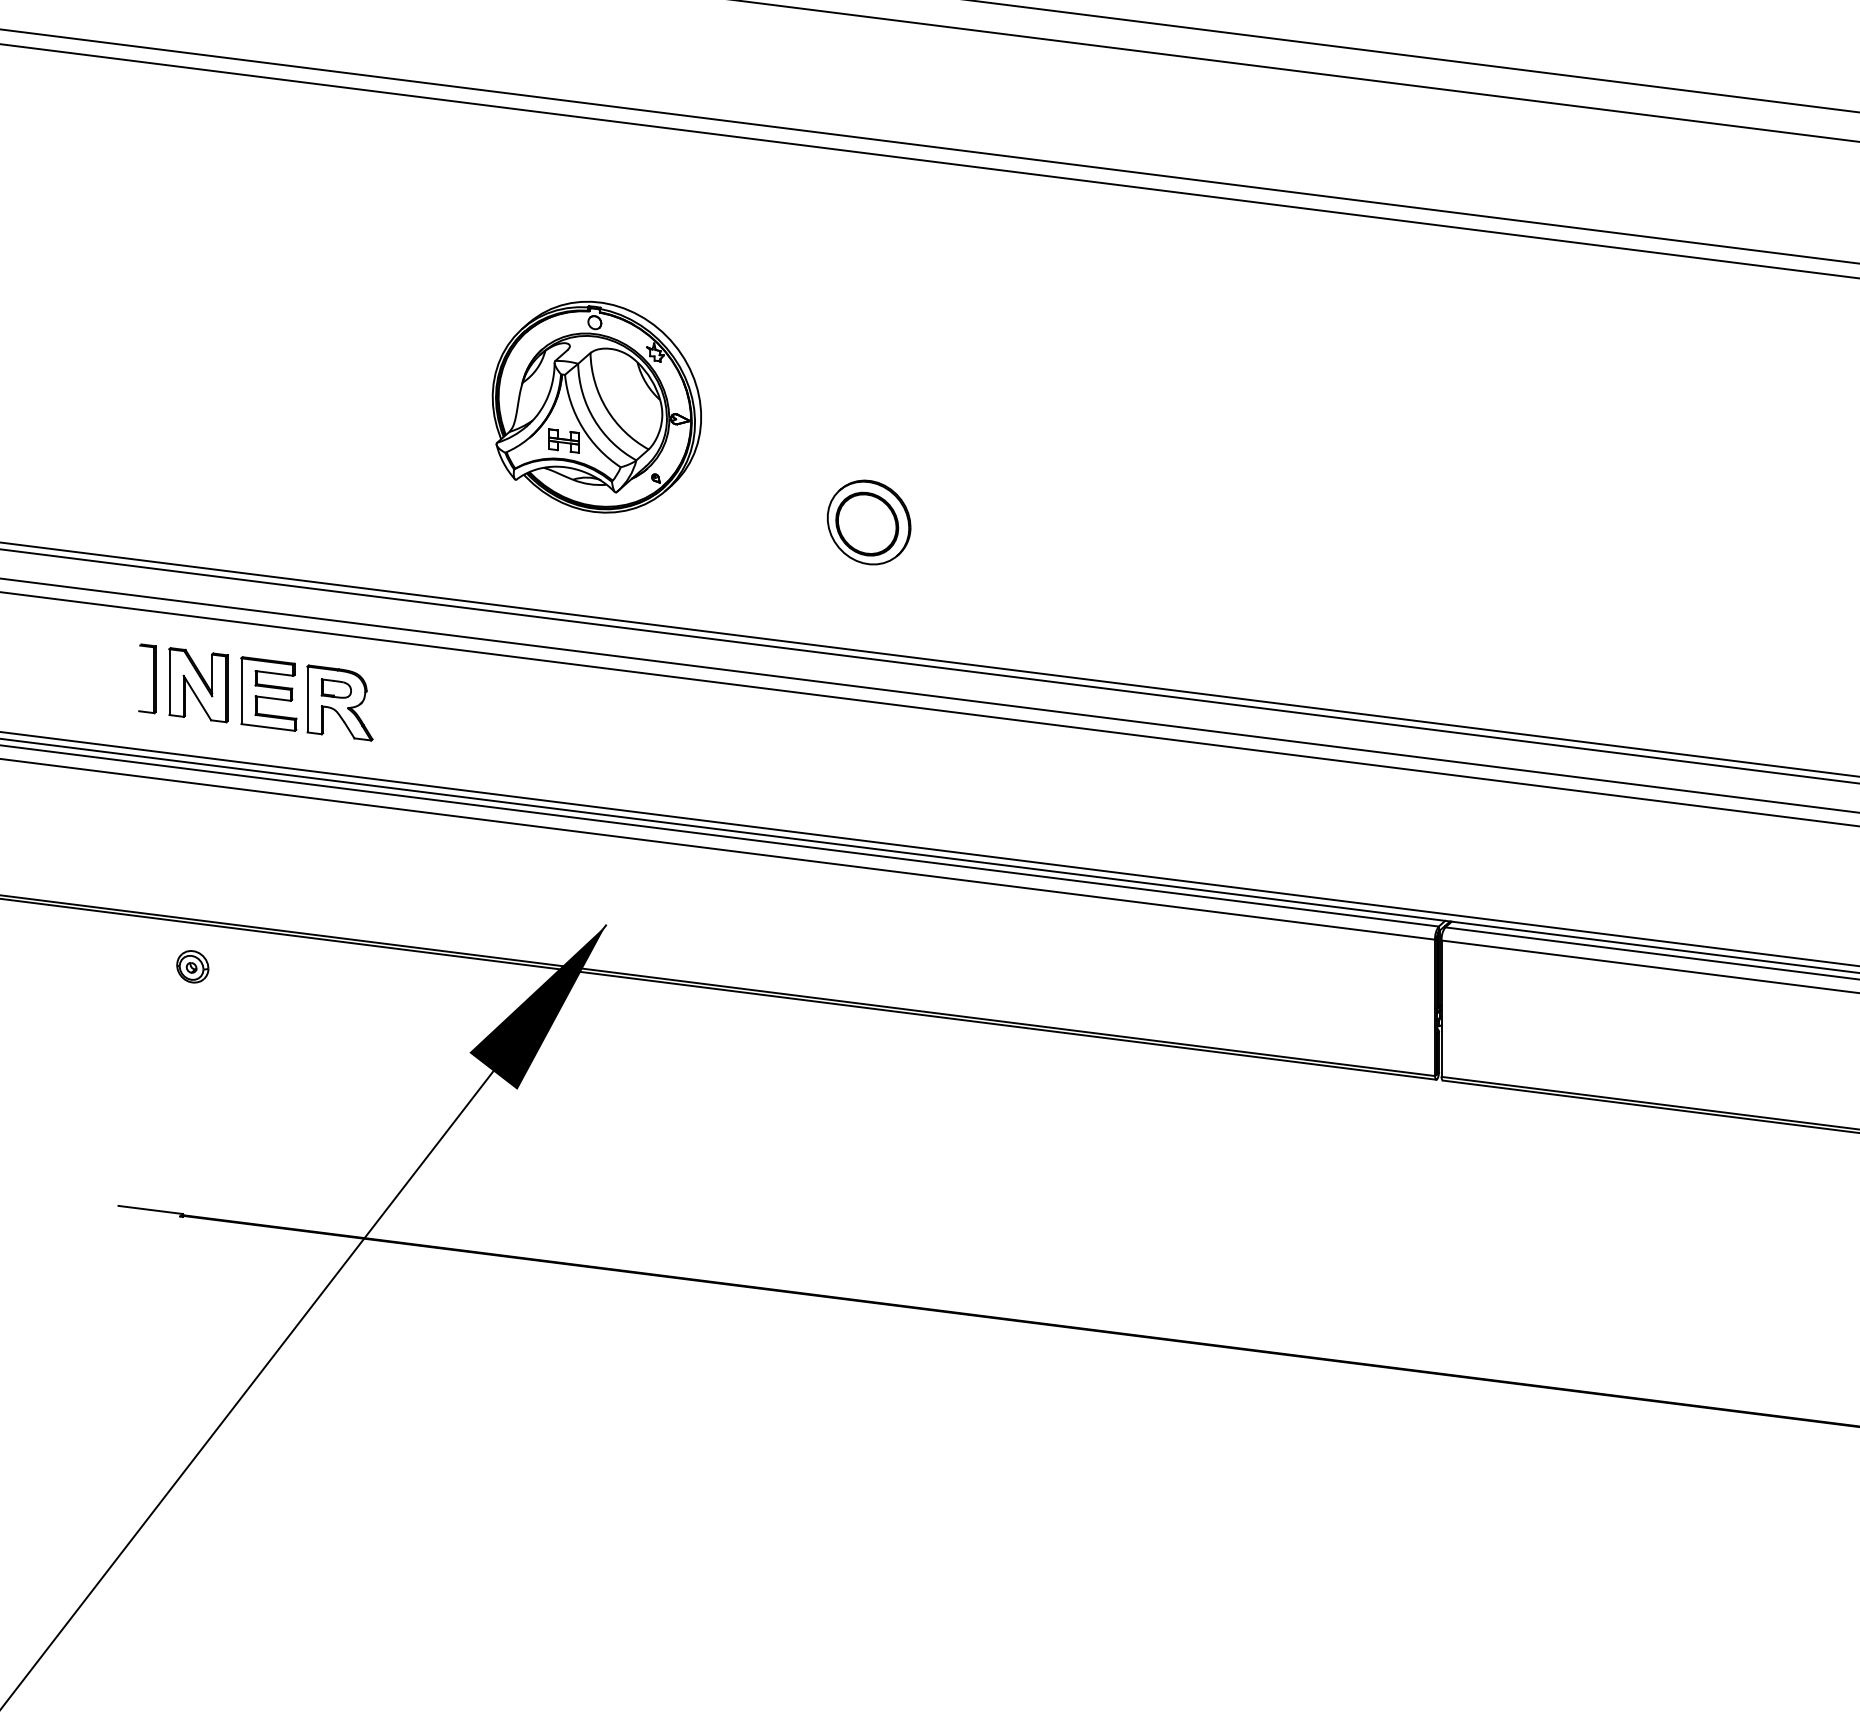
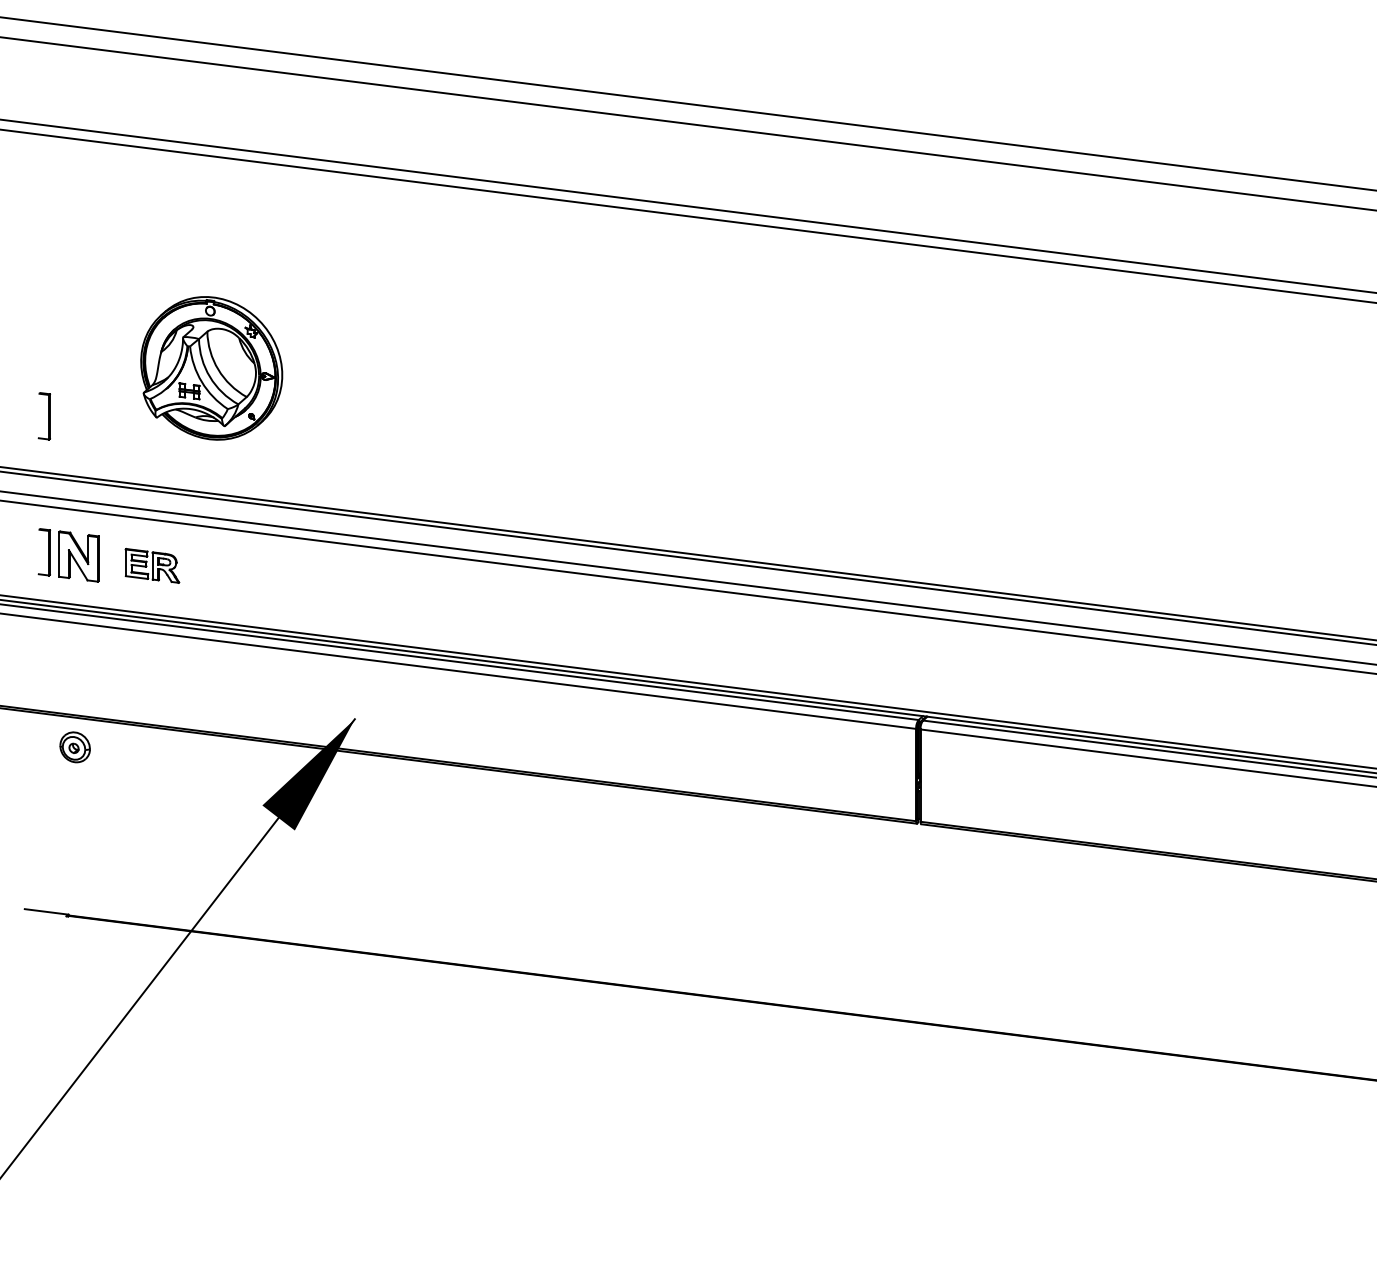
part: (596, 407) -> (211, 368), moved
part: (146, 478) -> (43, 416), added
part: (868, 522) -> (532, 446), removed
part: (307, 698) -> (152, 565), size x0.6
part: (191, 965) -> (74, 746), size x1.4

